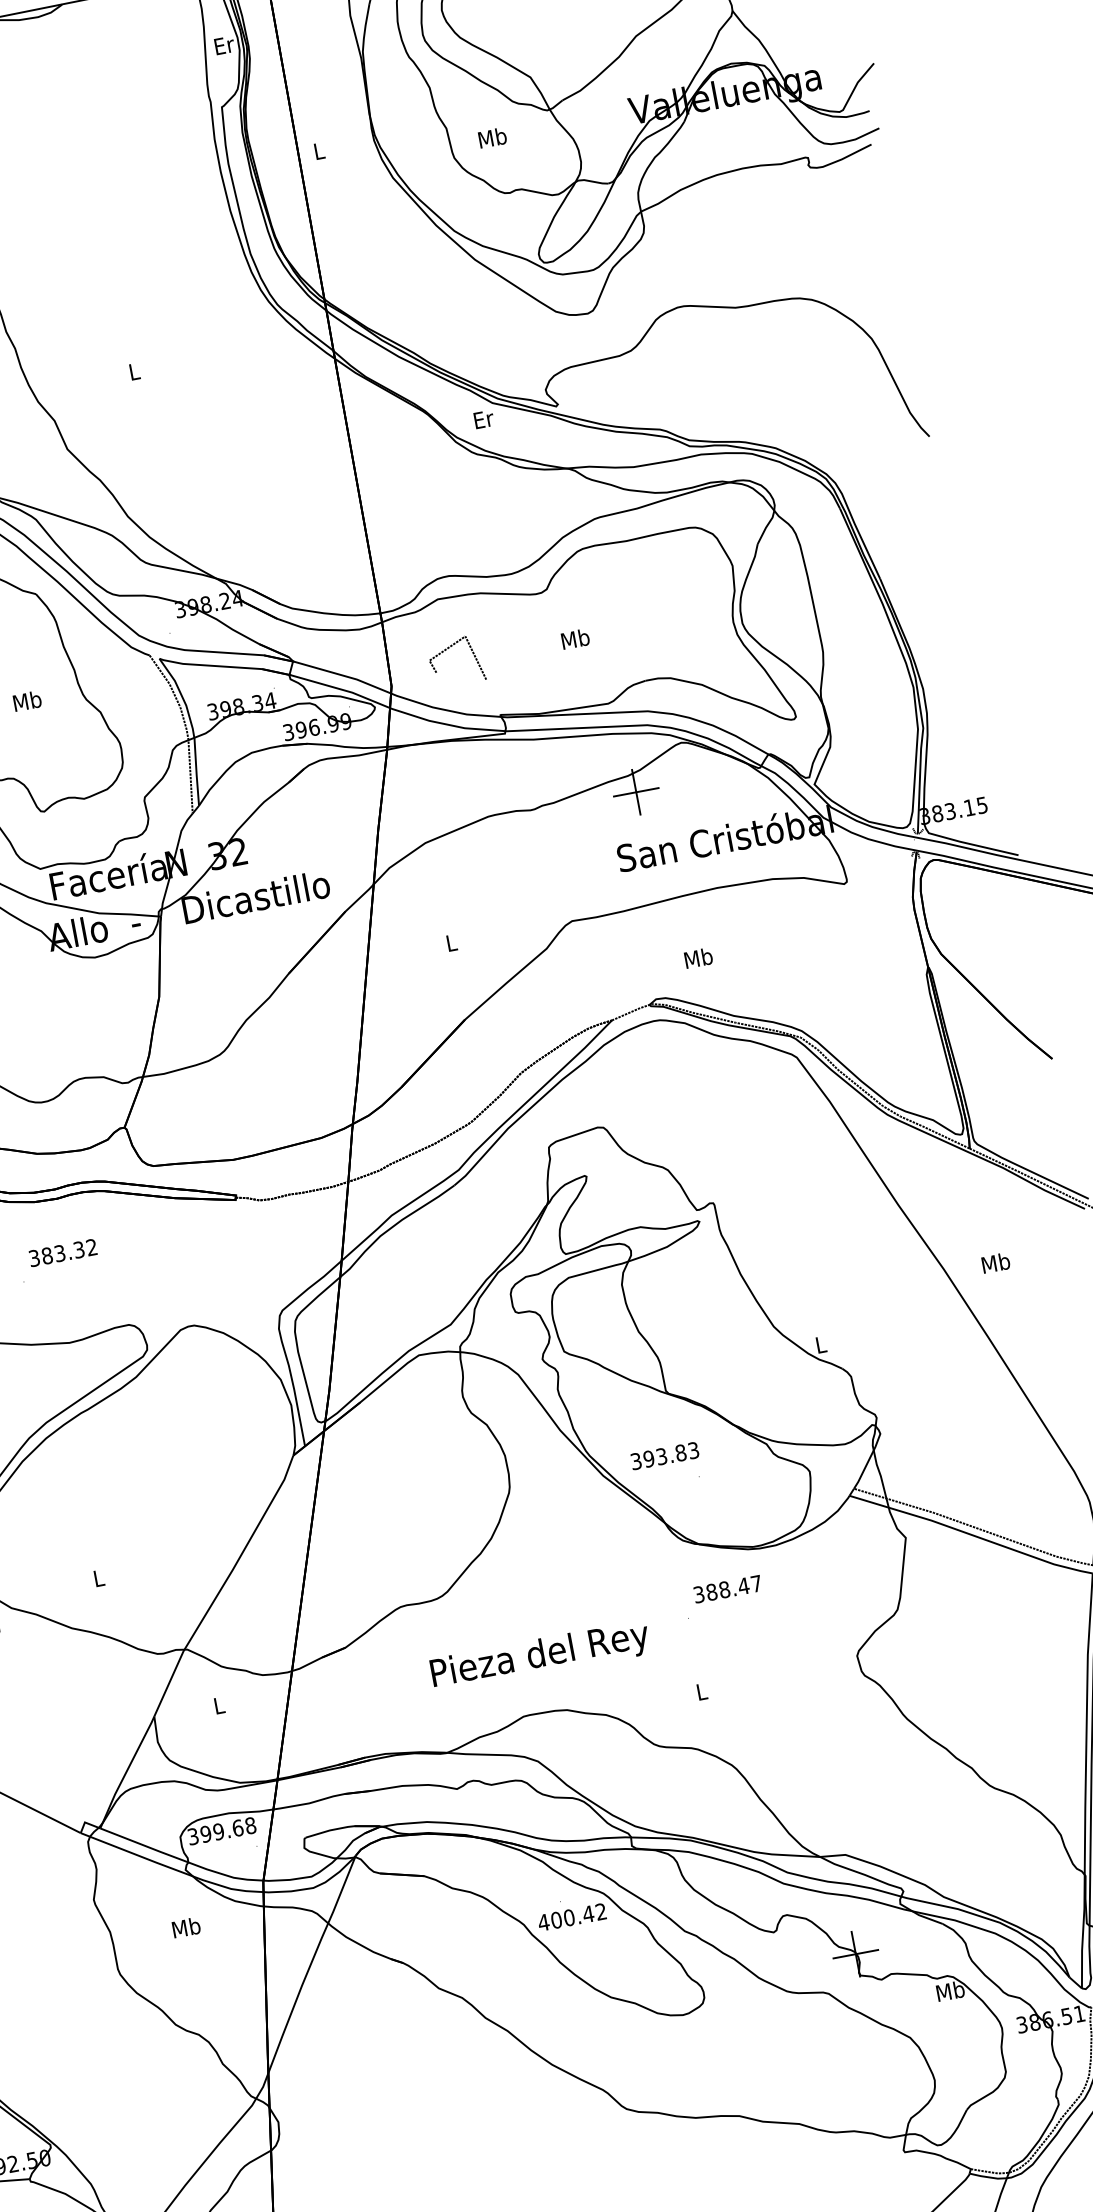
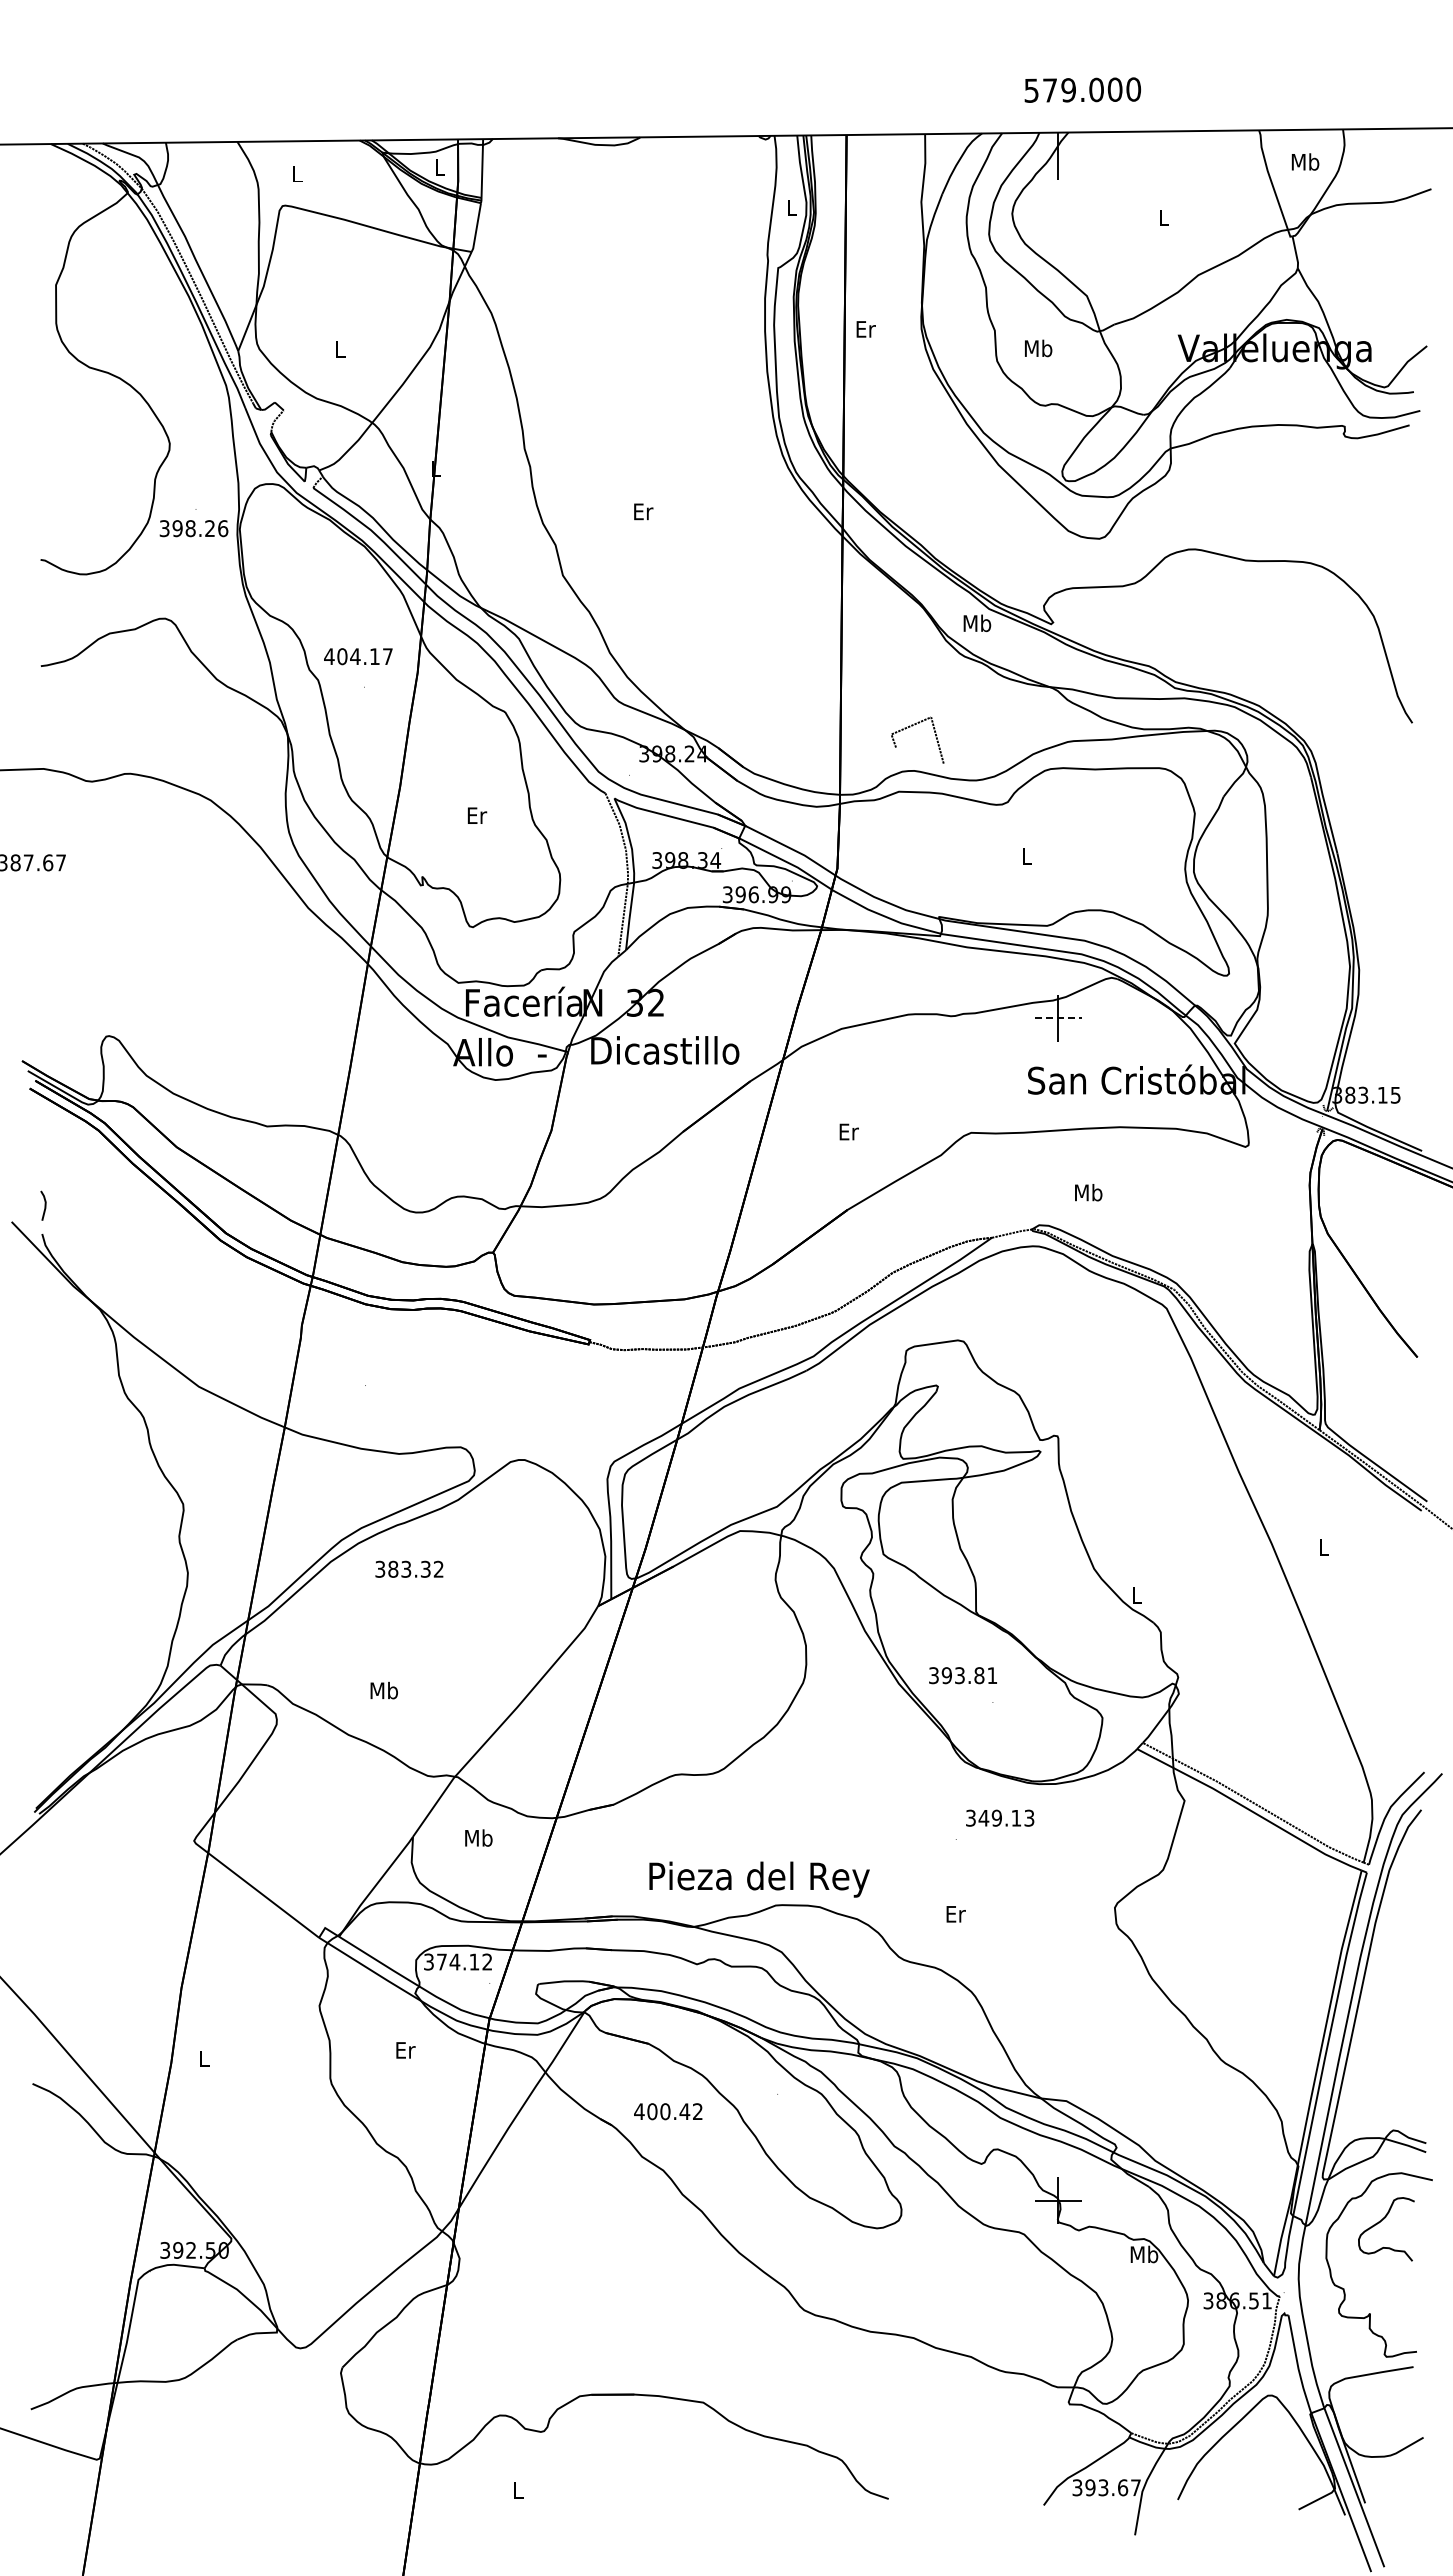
text: (224, 45) -> (792, 207), Er -> L
text: (319, 151) -> (865, 329), L -> Er
text: (134, 371) -> (643, 511), L -> Er
text: (483, 419) -> (977, 623), Er -> Mb
text: (575, 639) -> (1026, 856), Mb -> L
line: (446, 650) -> (910, 727), moved
text: (27, 701) -> (476, 815), Mb -> Er
line: (636, 792) -> (1058, 1018), solid -> dashed
text: (451, 942) -> (848, 1131), L -> Er
text: (62, 1252) -> (409, 1568), moved
text: (995, 1263) -> (1323, 1547), Mb -> L
text: (693, 1450) -> (992, 1675), 393.83 -> 393.81
text: (98, 1578) -> (383, 1690), L -> Mb
text: (733, 1587) -> (1006, 1817), 388.47 -> 349.13
text: (540, 1656) -> (759, 1879), moved
text: (701, 1692) -> (955, 1914), L -> Er
text: (218, 1705) -> (478, 1837), L -> Mb
text: (228, 1829) -> (464, 1961), 399.68 -> 374.12
text: (572, 1917) -> (668, 2111), moved
text: (186, 1926) -> (405, 2049), Mb -> Er

